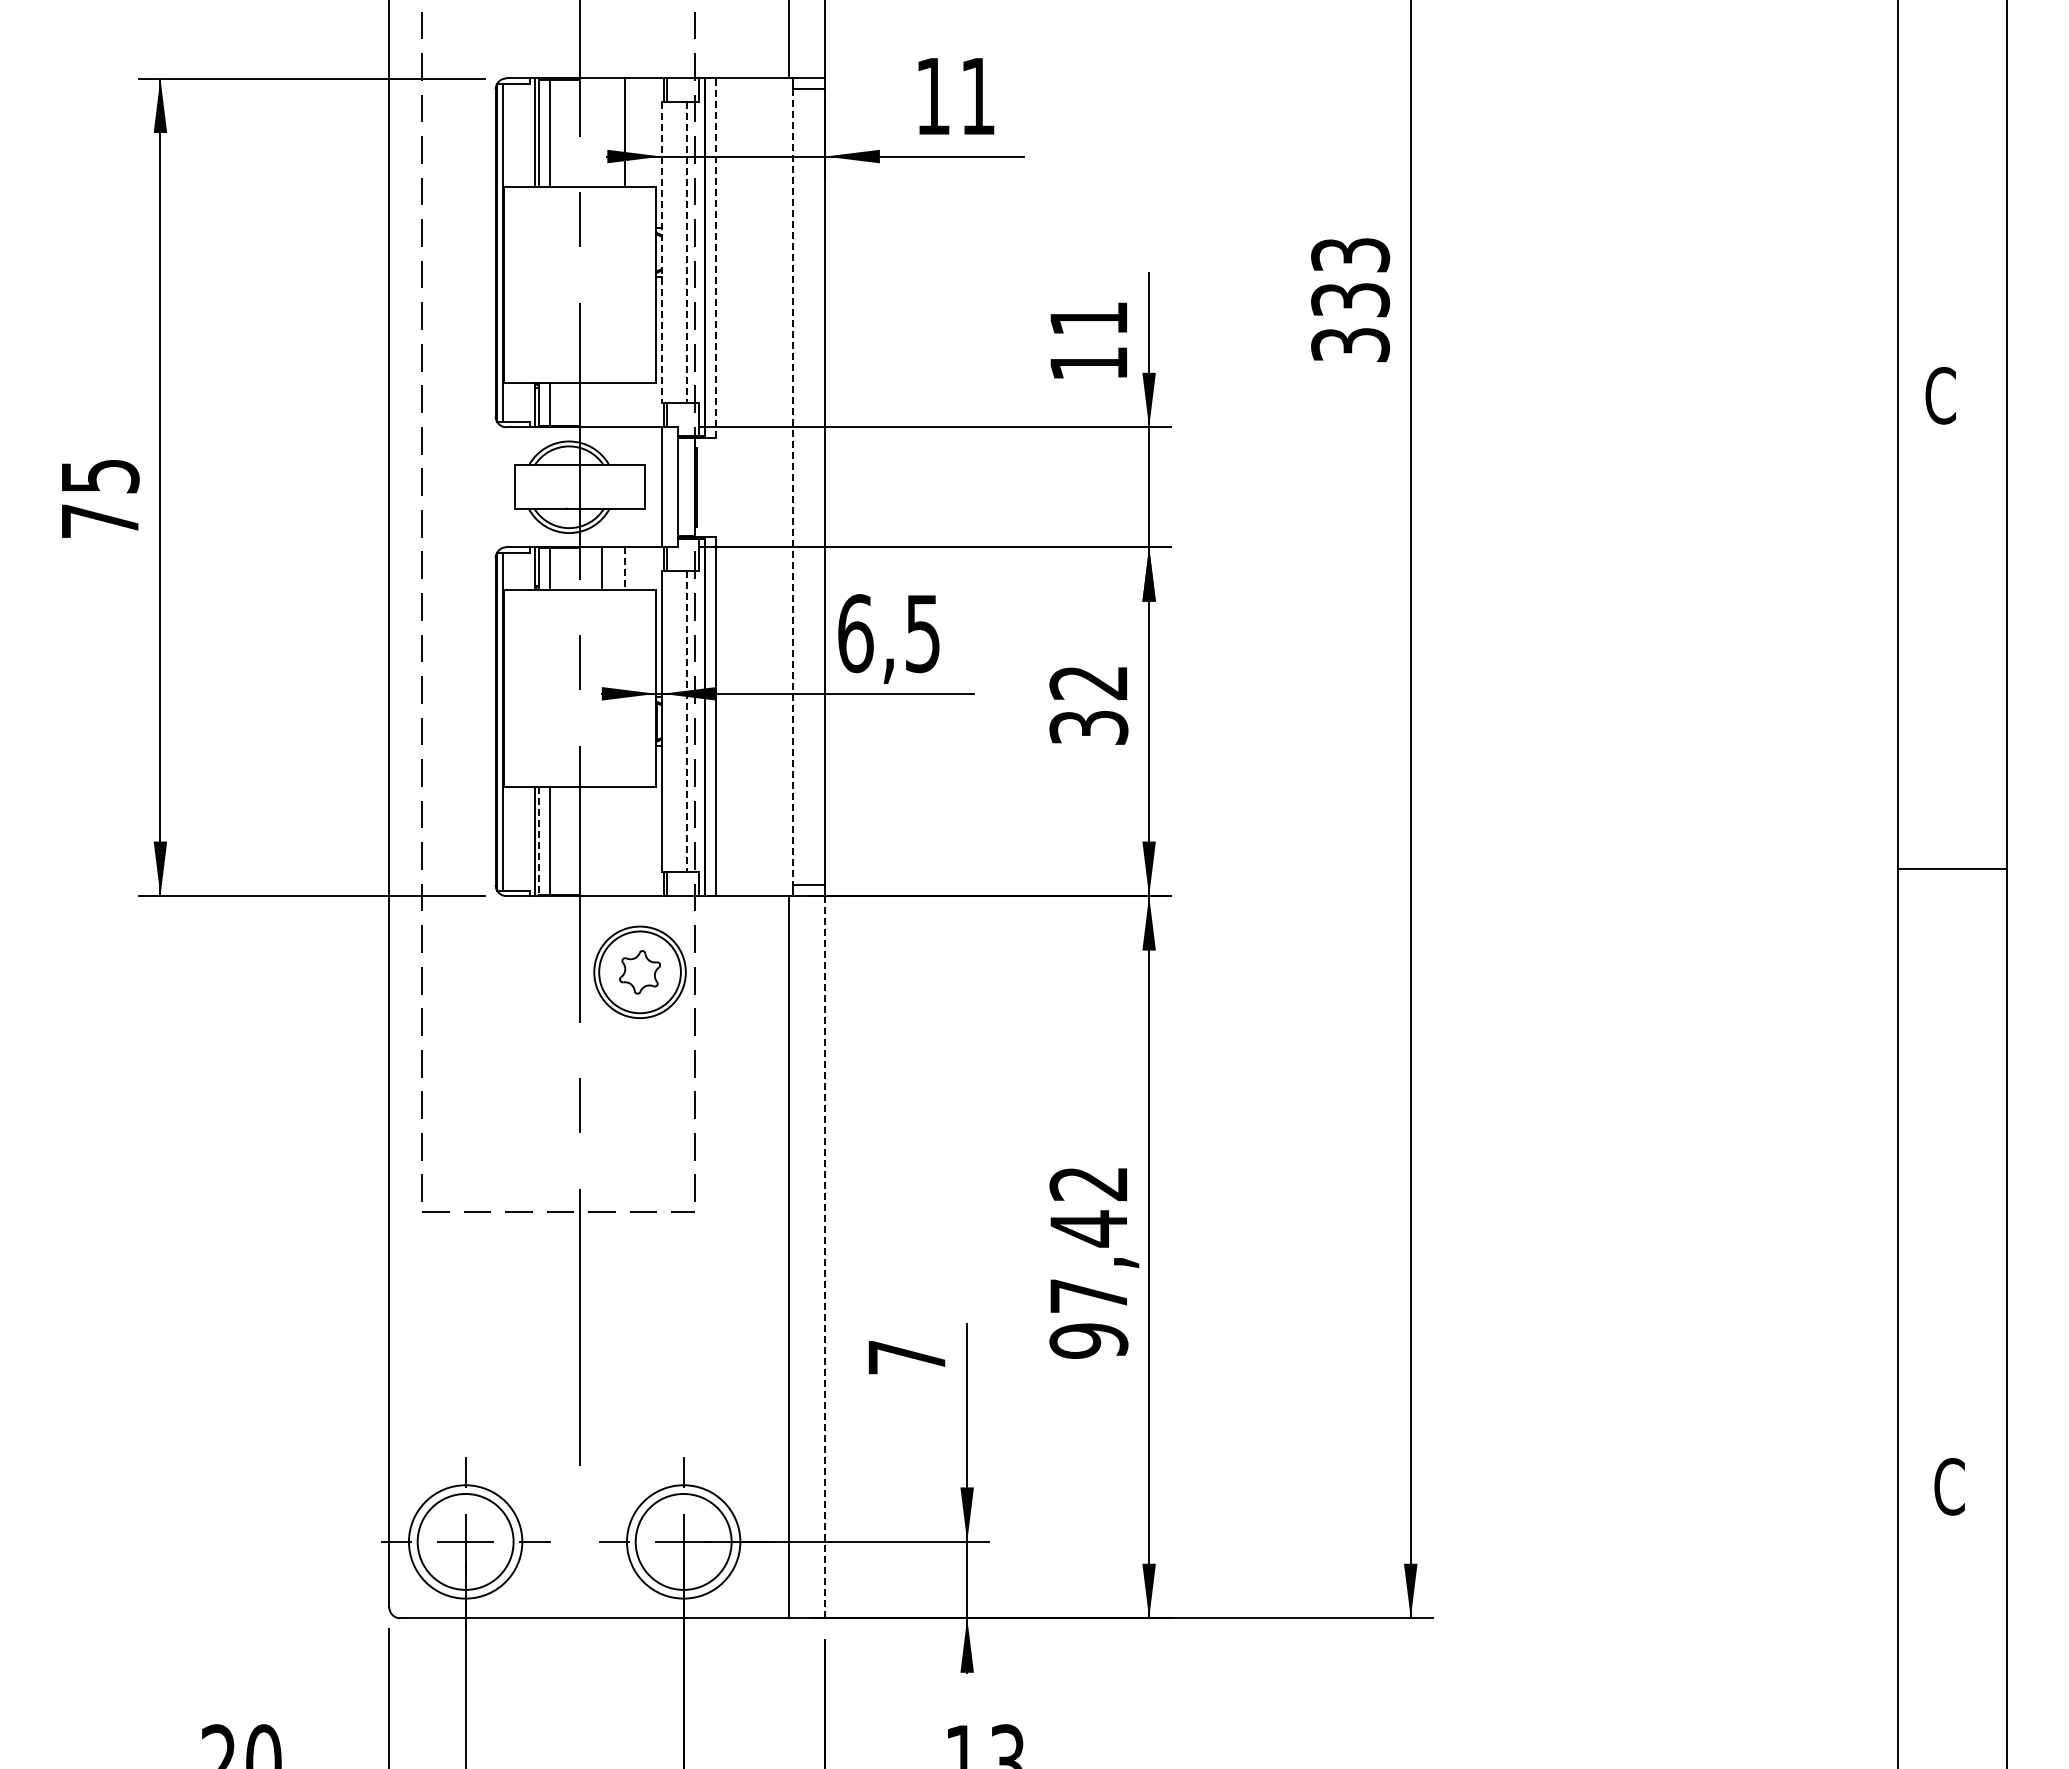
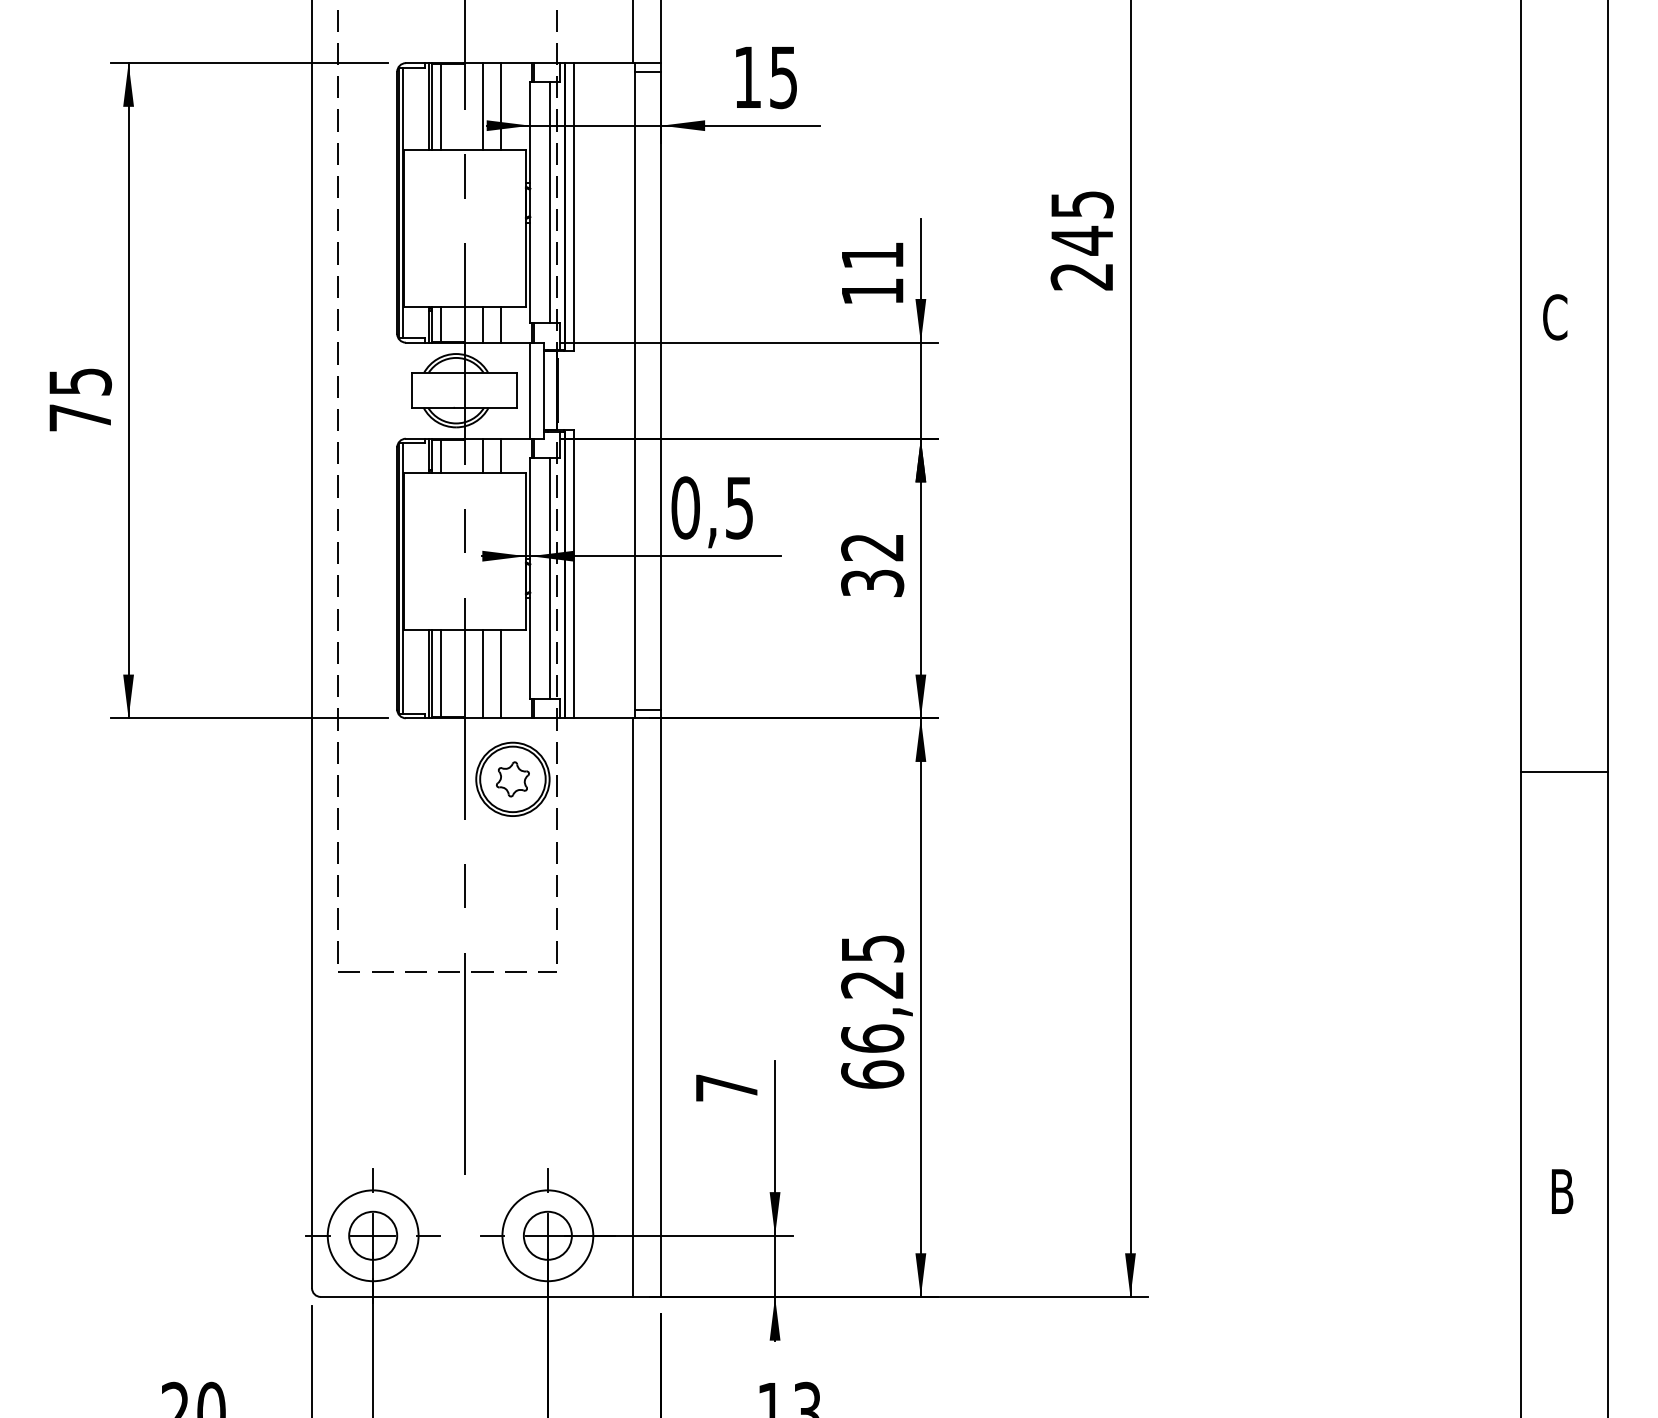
text: (977, 96) -> (783, 77), 11 -> 15
line: (602, 132) -> (482, 106), added
line: (661, 253) -> (530, 203), dashed -> solid
line: (686, 253) -> (550, 203), dashed -> solid
line: (715, 258) -> (573, 207), dashed -> solid
text: (1350, 300) -> (1082, 241), 333 -> 245
line: (602, 405) -> (482, 325), added
line: (624, 405) -> (500, 325), added
line: (792, 487) -> (635, 390), dashed -> solid
line: (624, 568) -> (500, 455), dashed -> solid
text: (855, 633) -> (685, 507), 6,5 -> 0,5
line: (686, 722) -> (550, 579), dashed -> solid
line: (539, 841) -> (432, 674), dashed -> solid
line: (602, 841) -> (482, 674), added
line: (624, 841) -> (500, 674), added
line: (1951, 869) -> (1563, 772), moved
line: (825, 1257) -> (661, 1007), dashed -> solid
text: (1088, 1262) -> (872, 1011), 97,42 -> 66,25
text: (1949, 1486) -> (1562, 1191), C -> B
circle: (465, 1541) -> (373, 1235), size x0.62
circle: (683, 1541) -> (547, 1235), size x0.62

